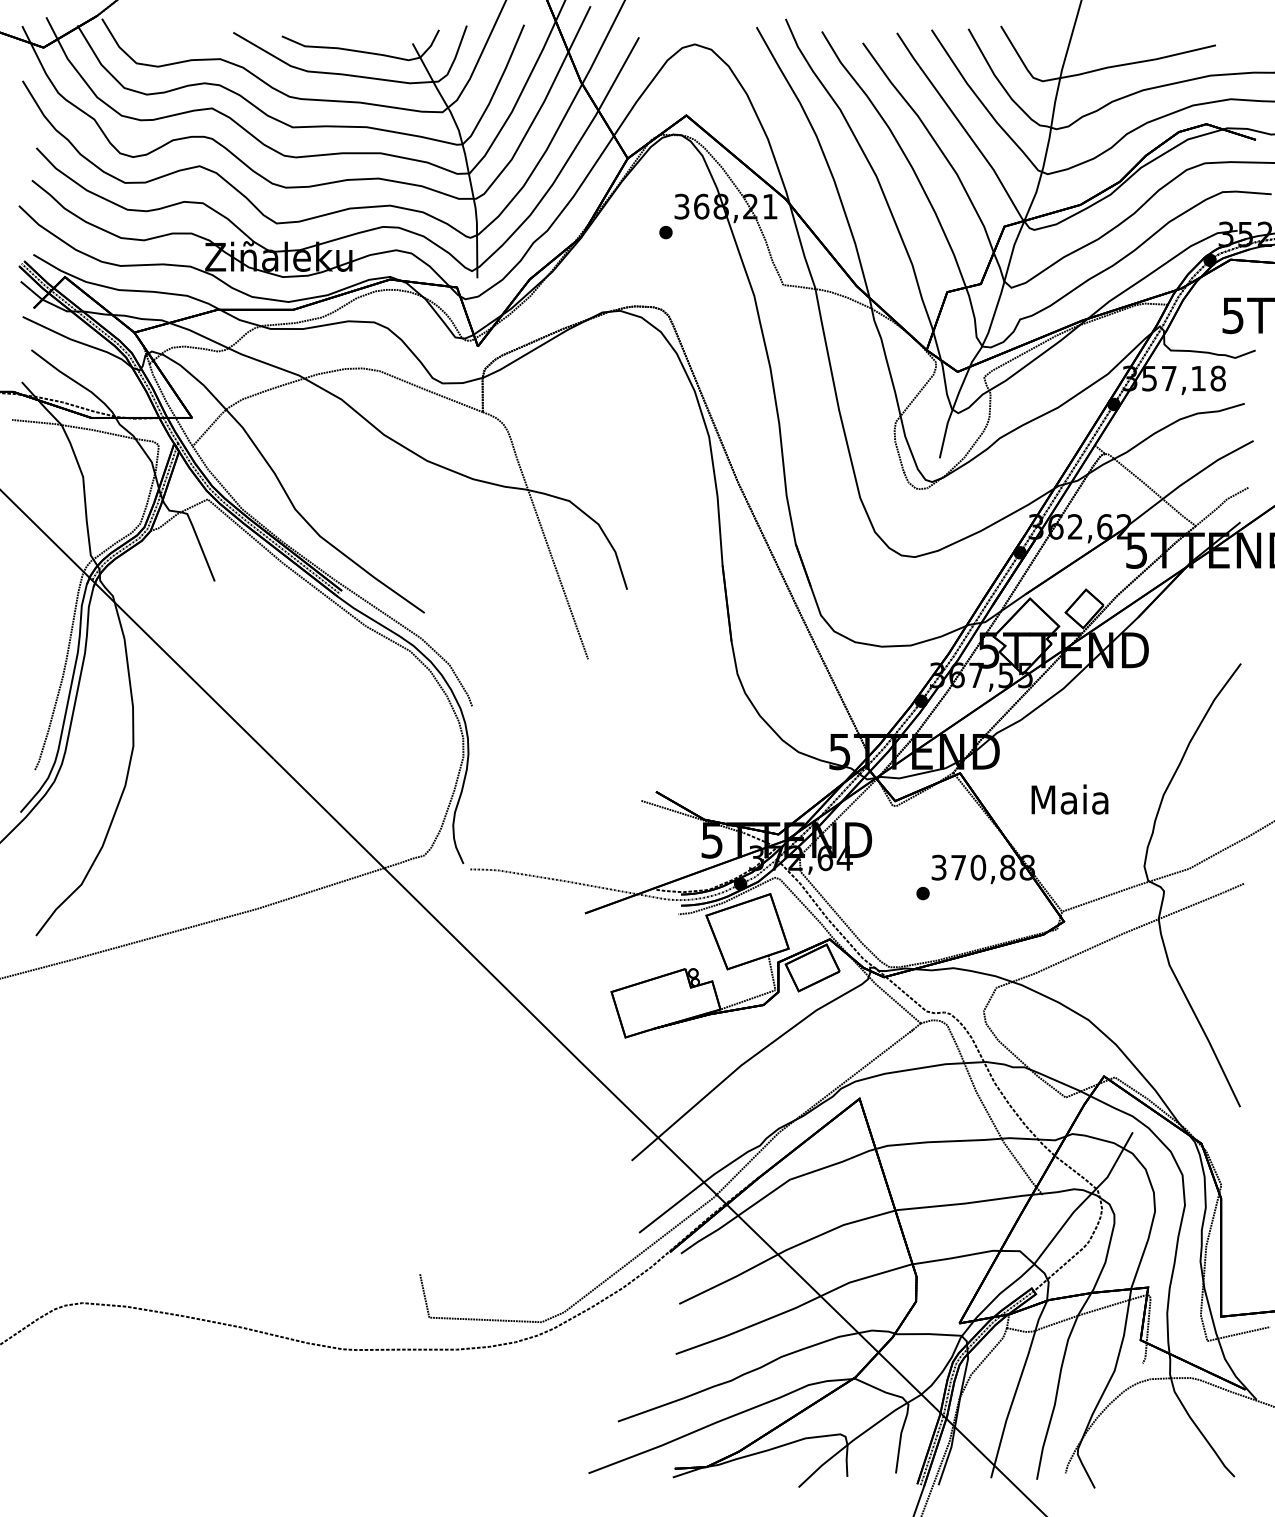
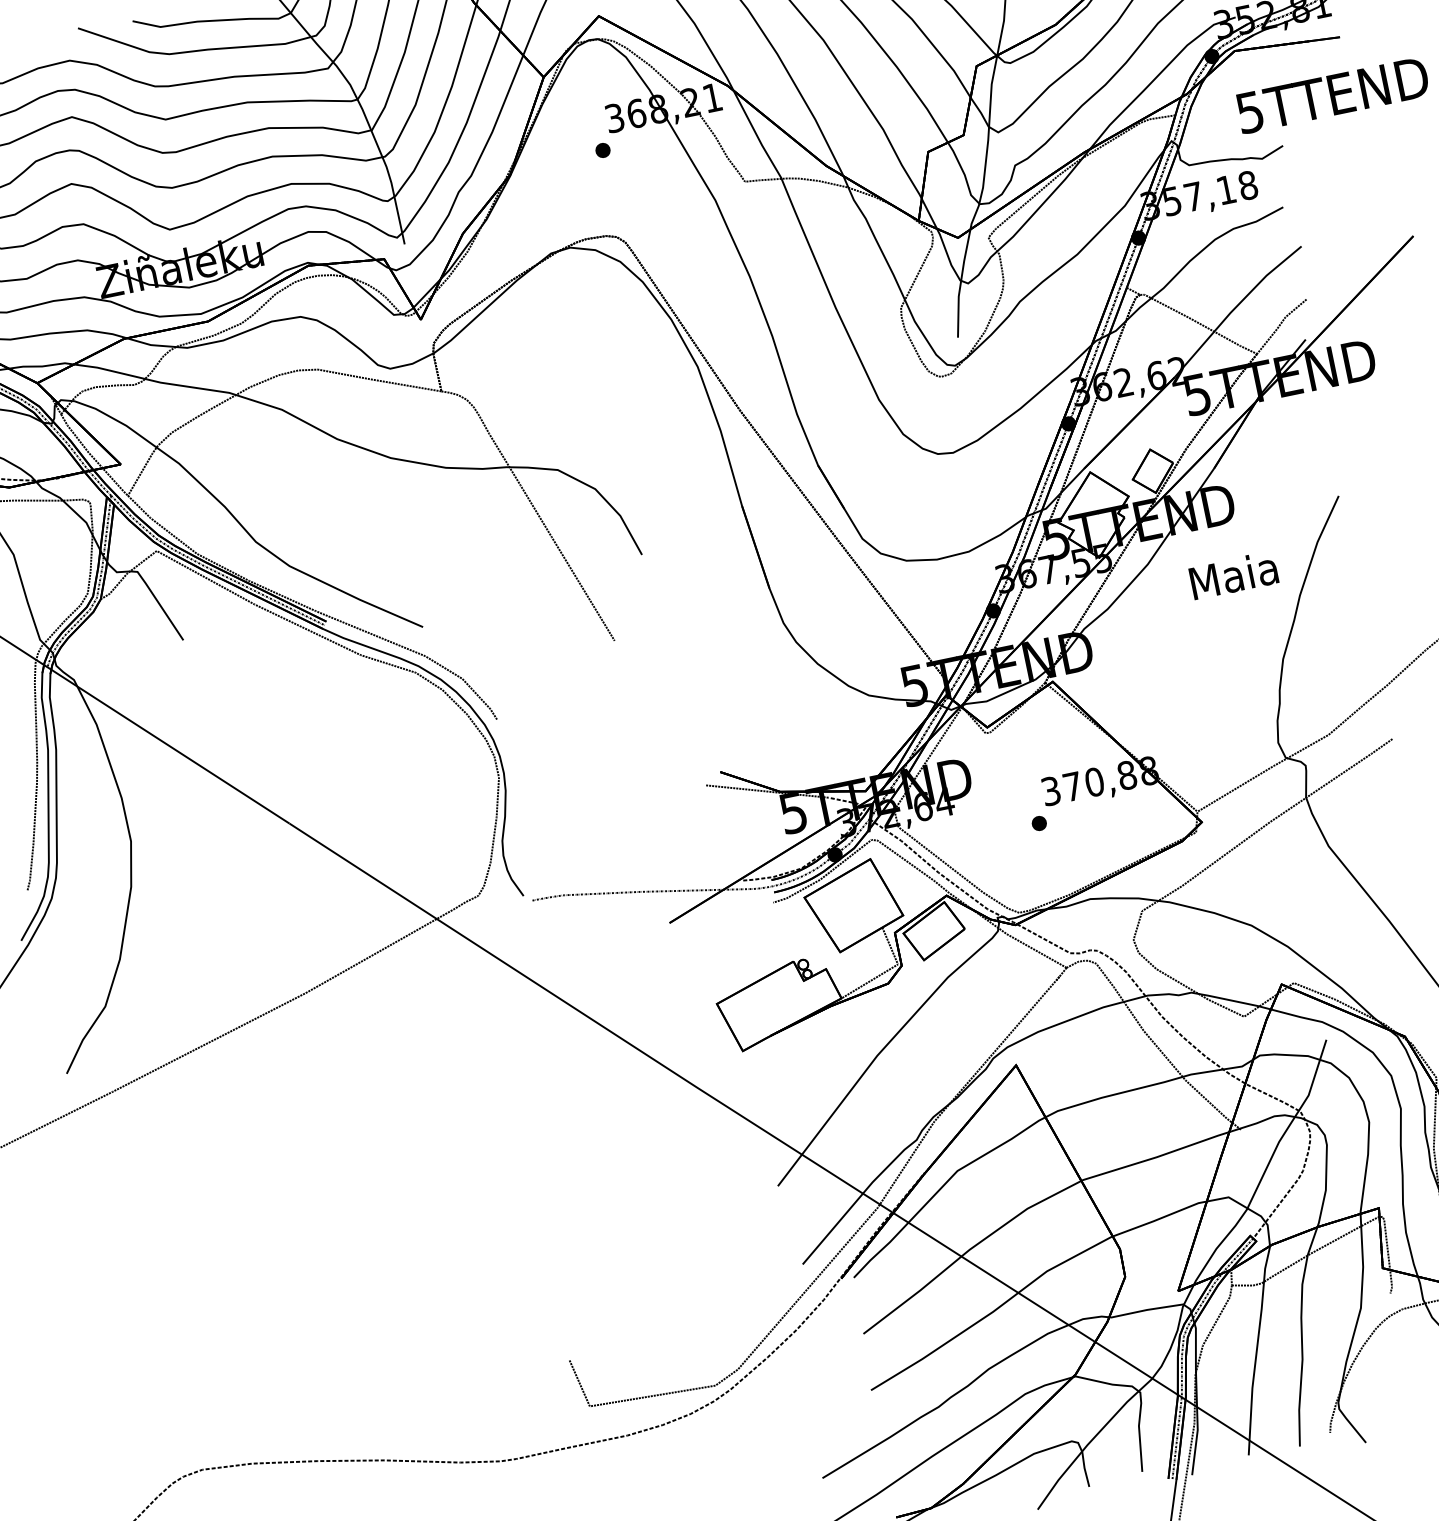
text: (1069, 799) -> (1233, 575), moved

